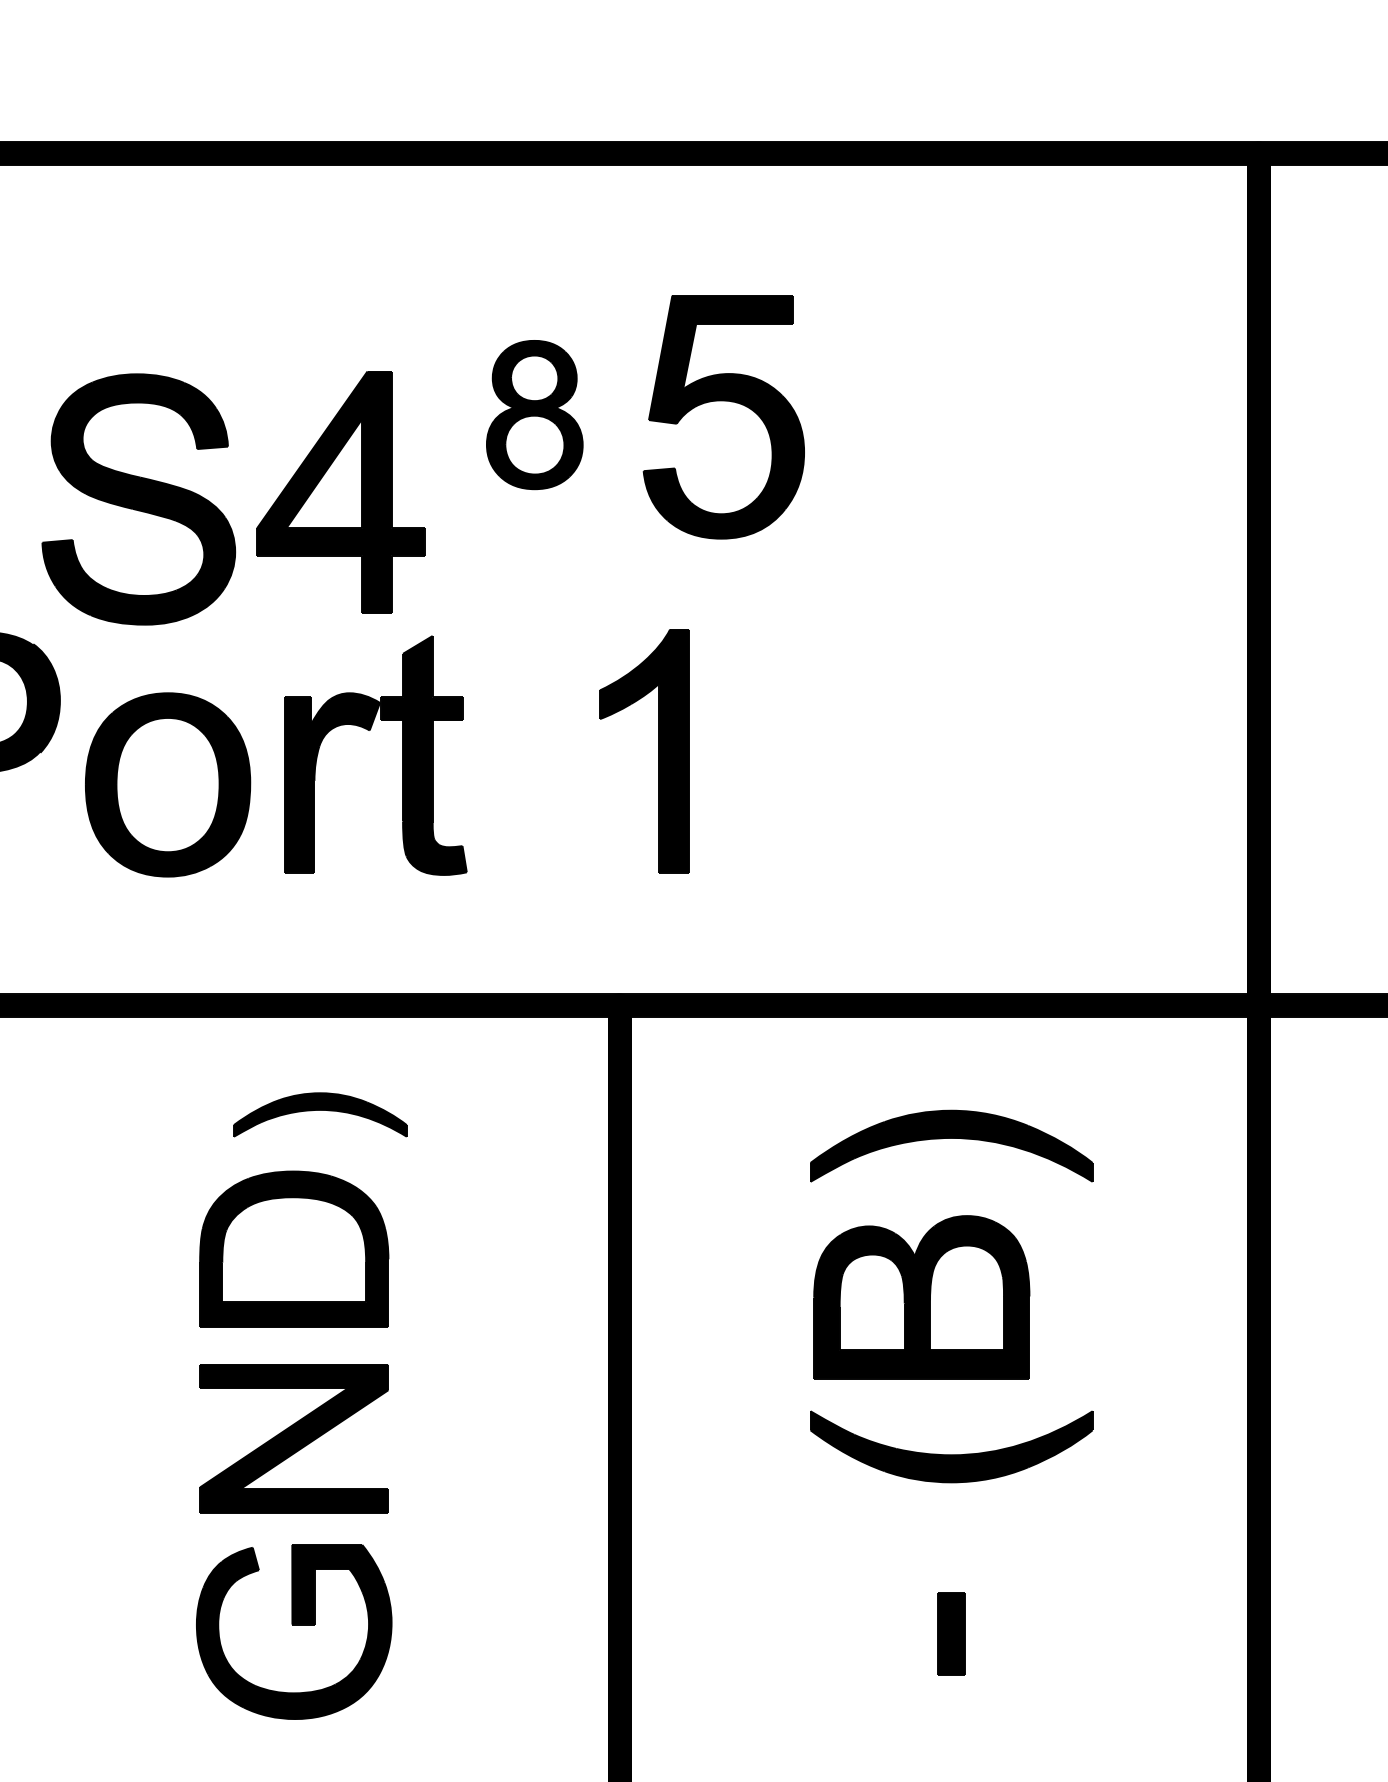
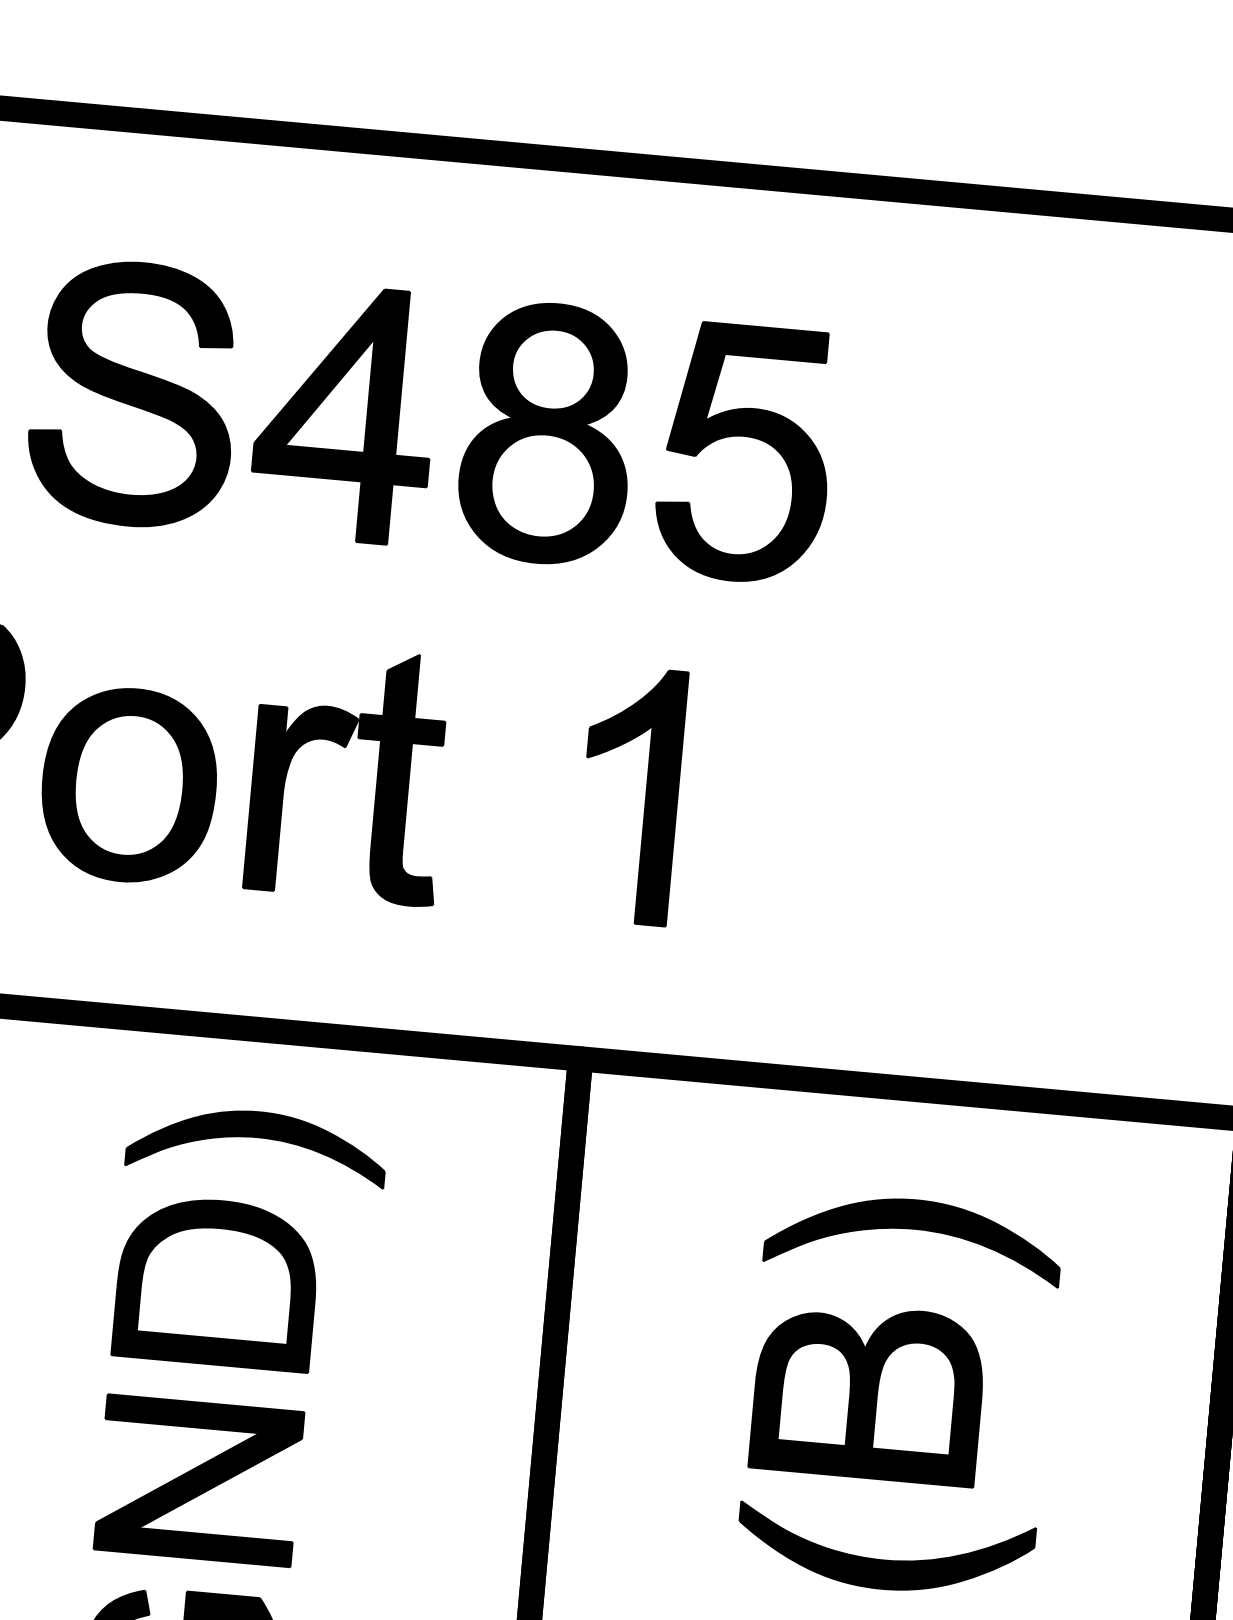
part: (534, 414) -> (547, 432), size x1.67
part: (340, 492) -> (344, 413), moved
part: (138, 499) -> (133, 394), moved
part: (320, 1114) -> (257, 1144), size x1.43

